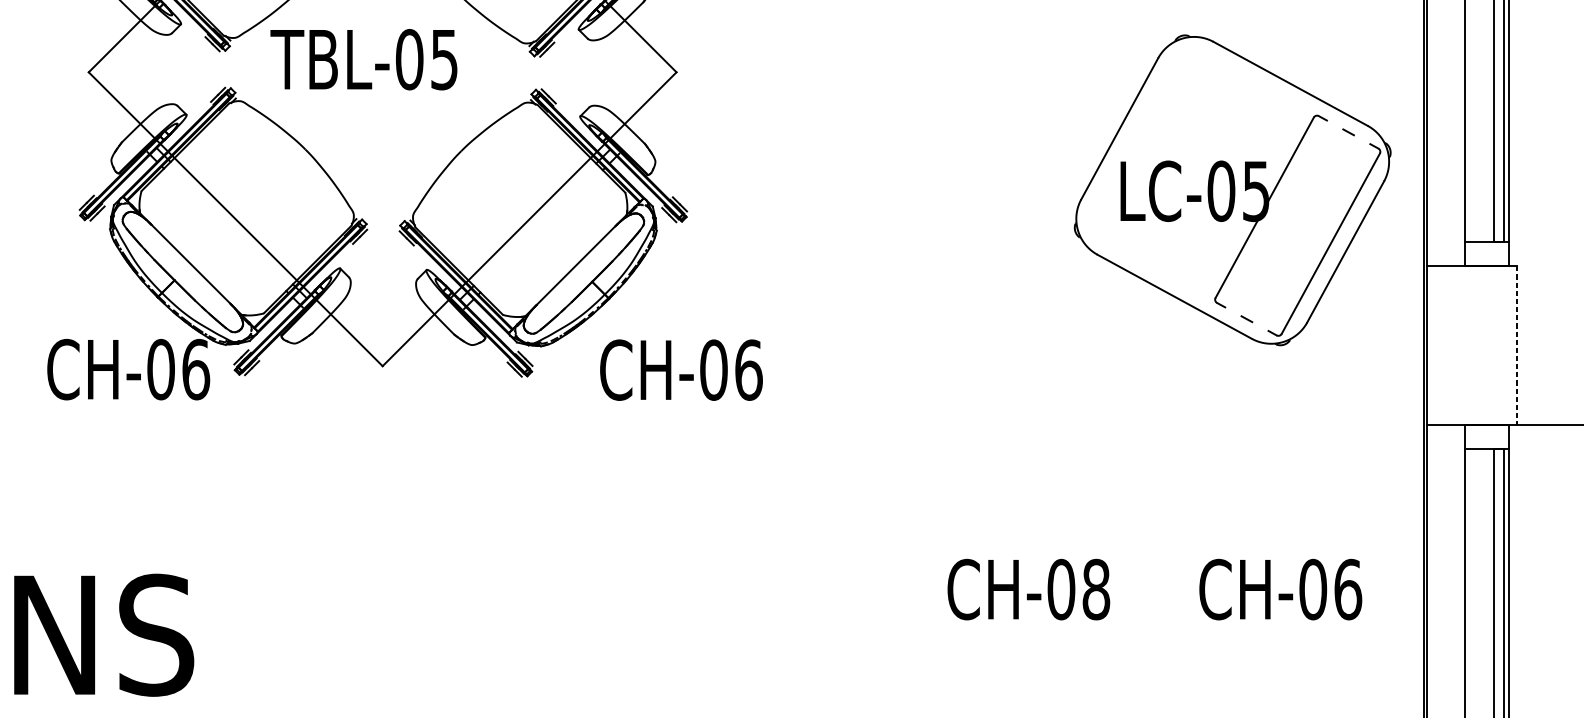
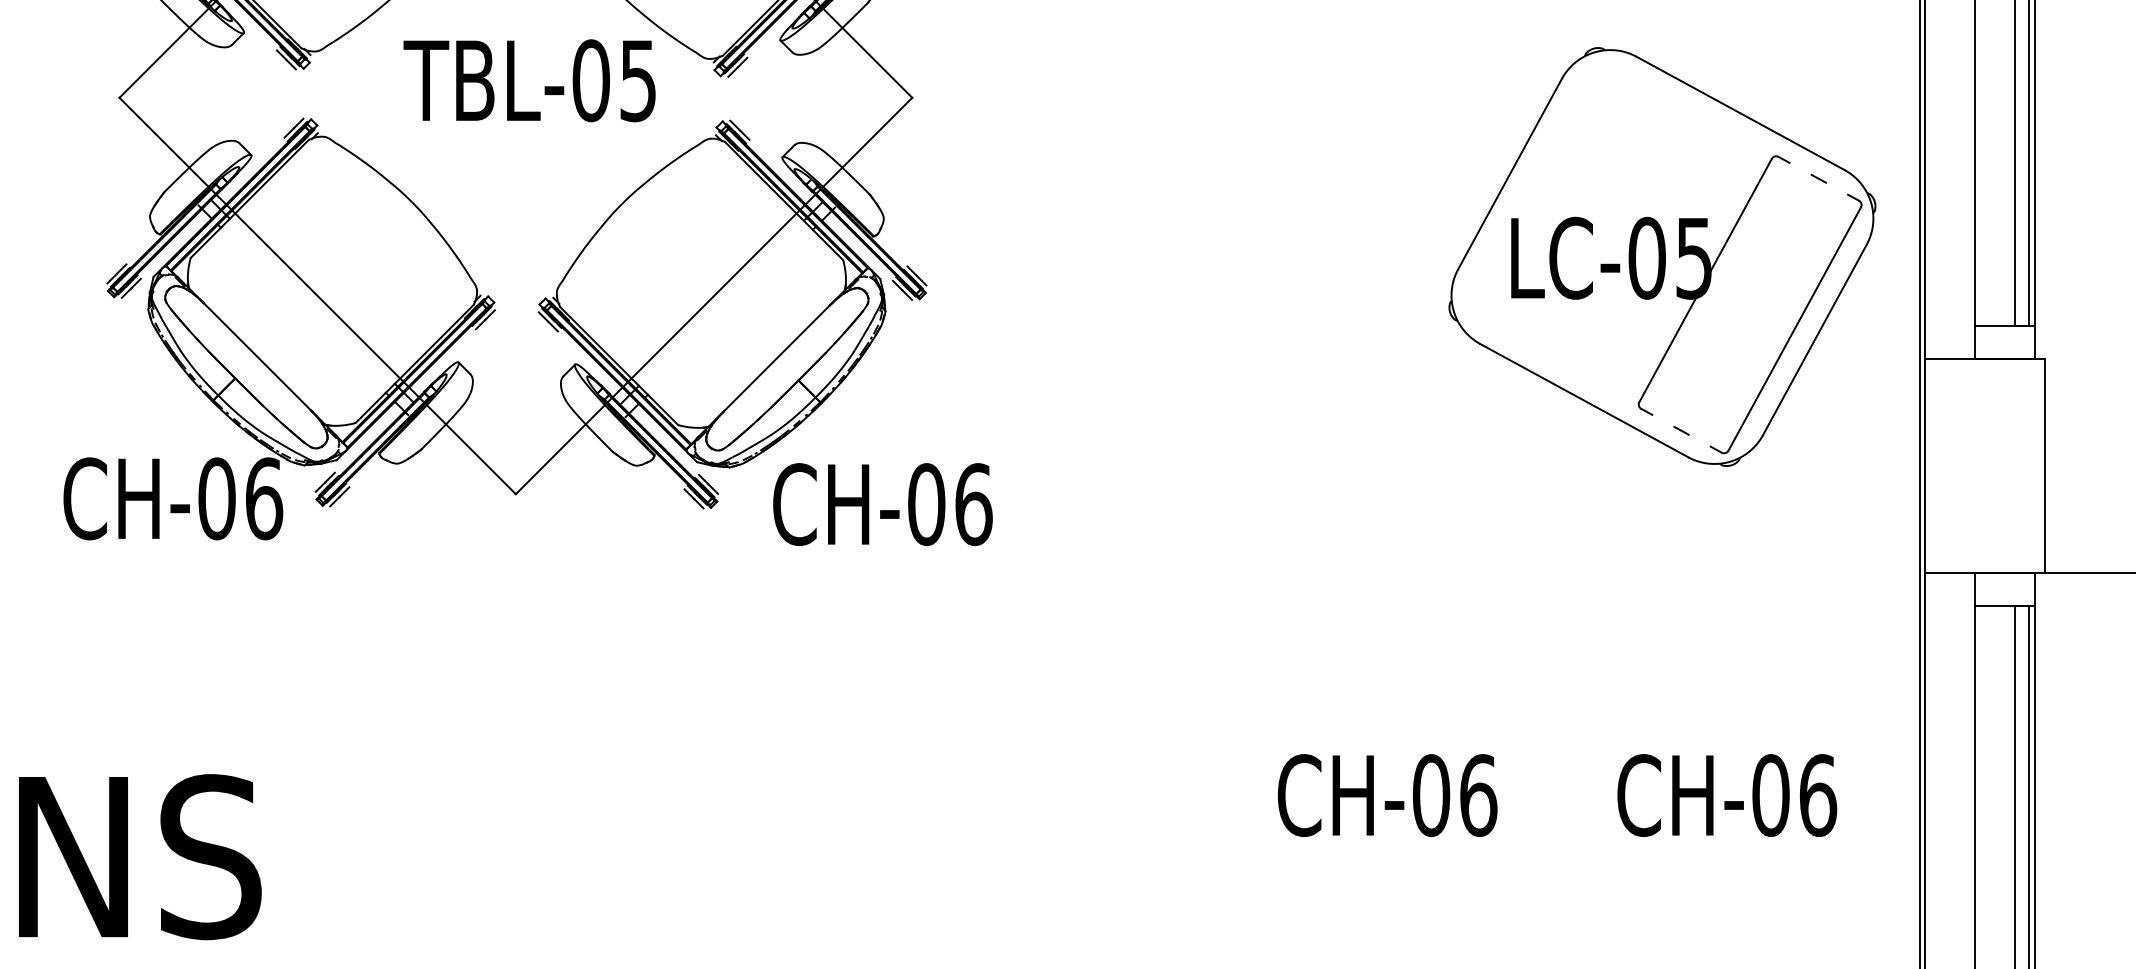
text: (363, 59) -> (529, 80), moved
line: (1516, 345) -> (2045, 466), dashed -> solid
text: (681, 370) -> (882, 504), moved
text: (1096, 589) -> (1478, 795), CH-08 -> CH-06

